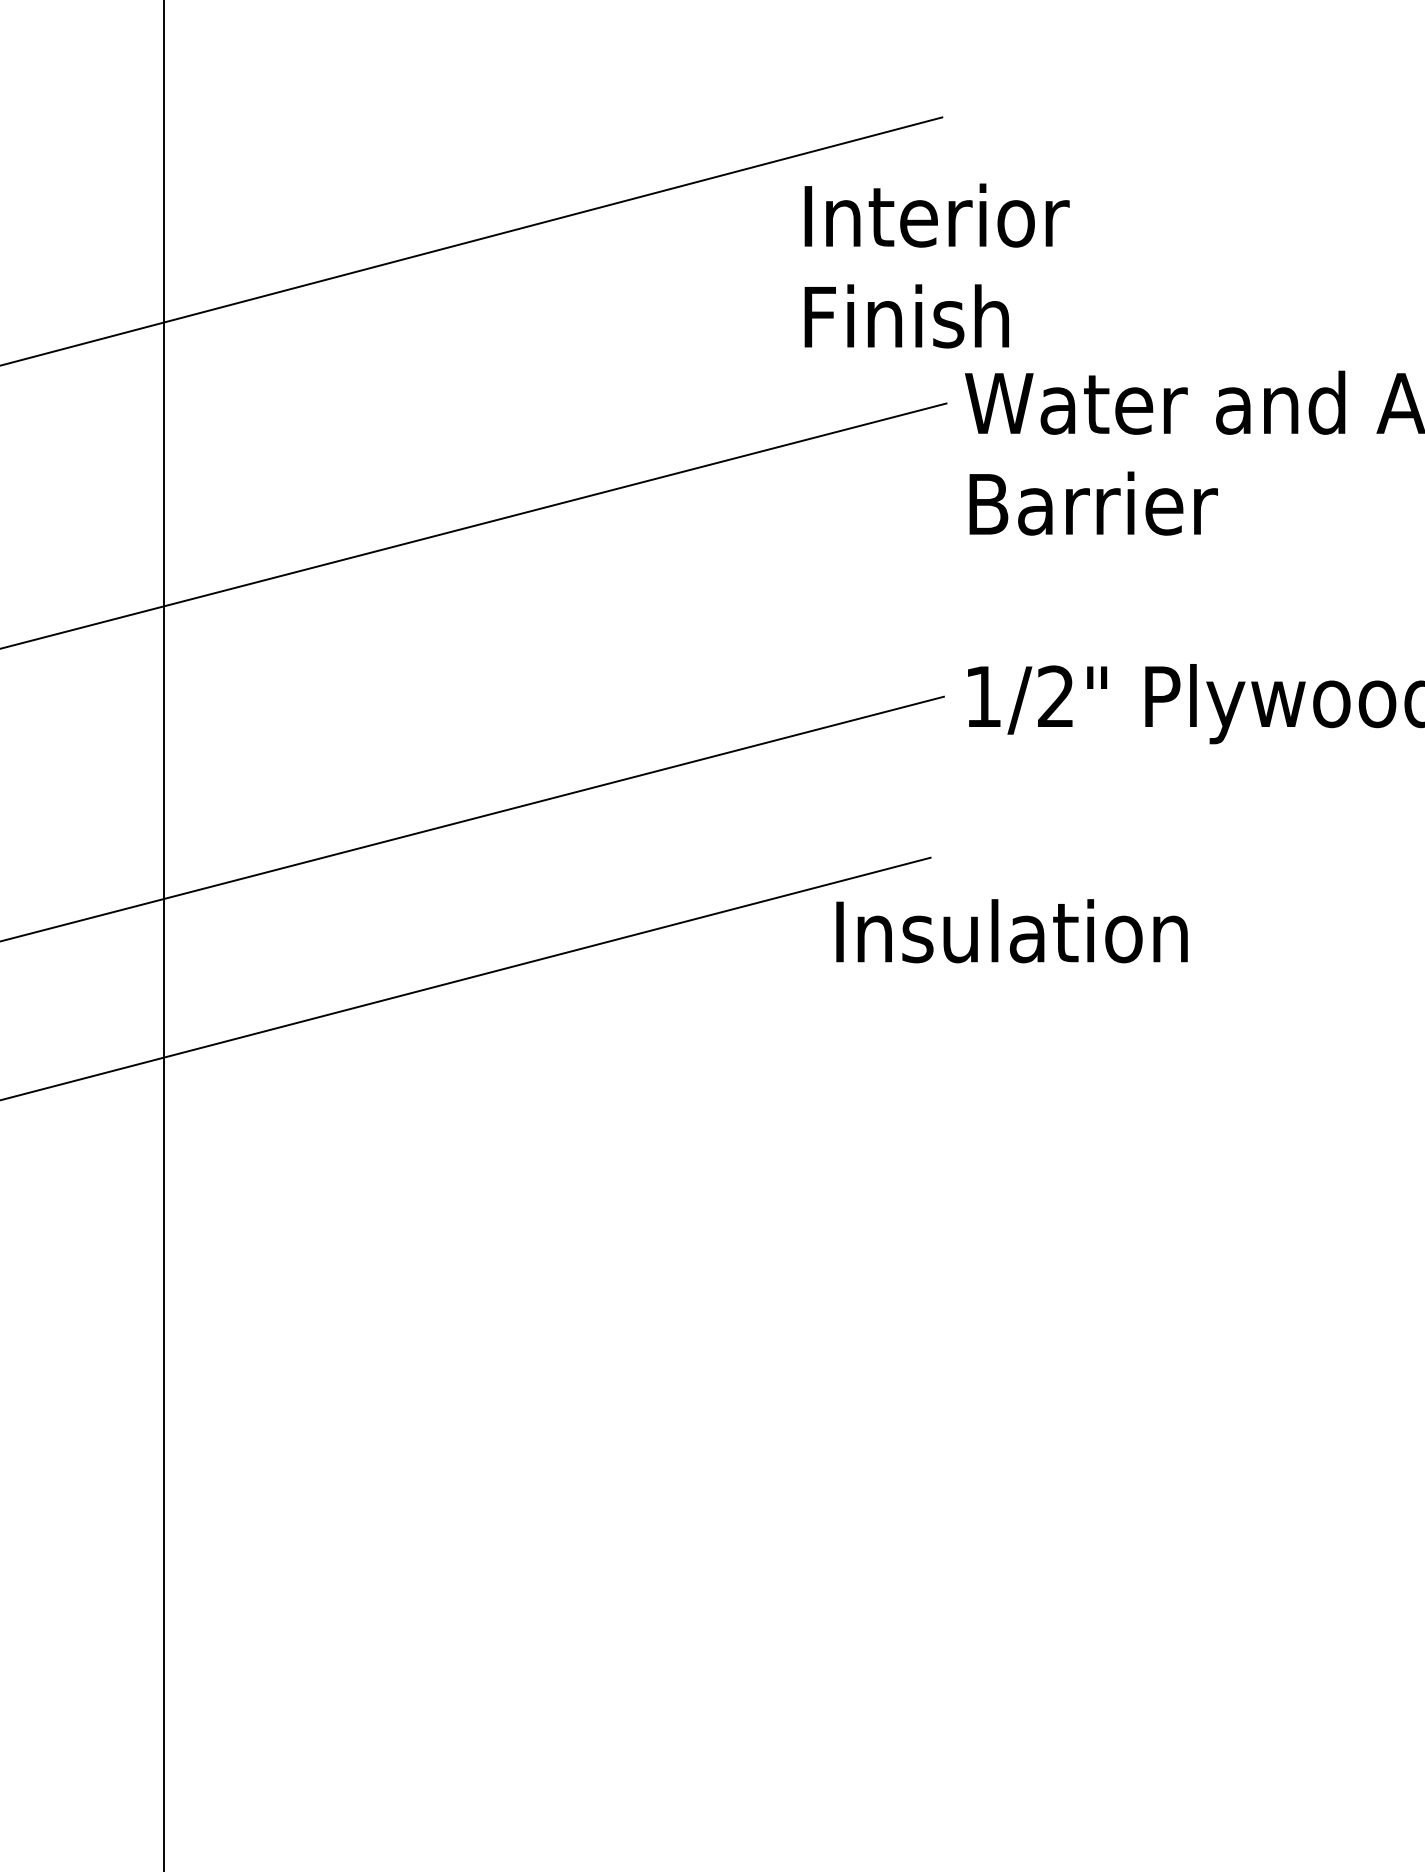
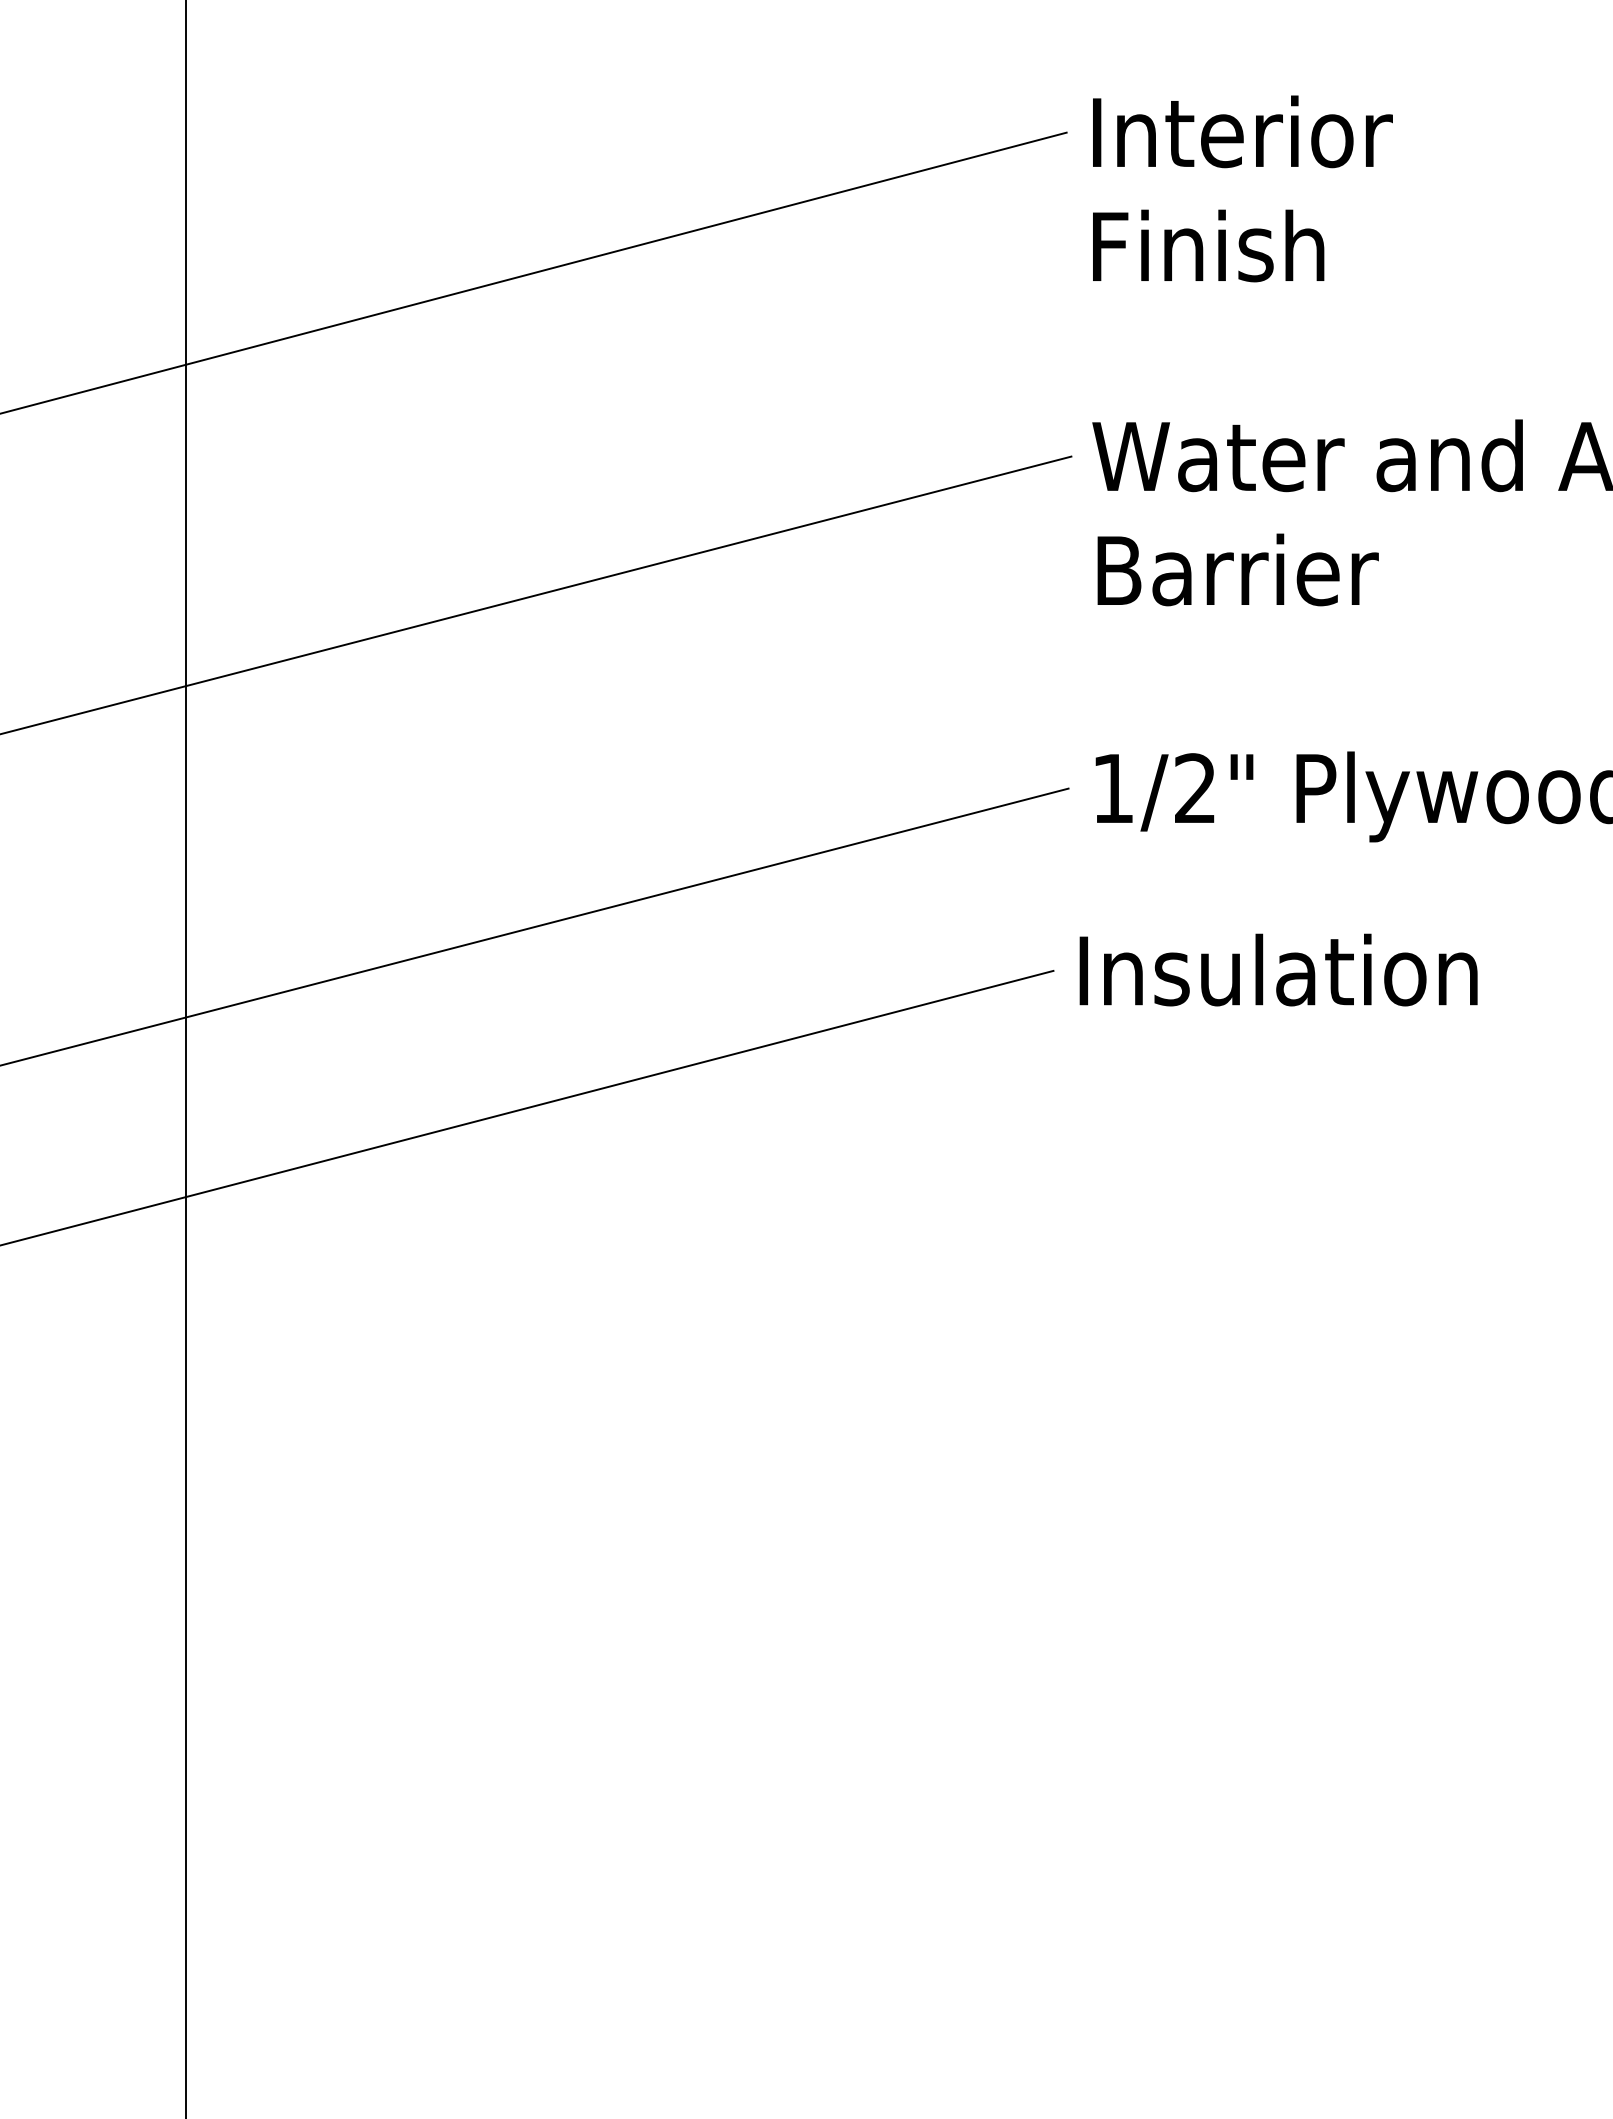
text: (936, 265) -> (1242, 188), moved
text: (1011, 930) -> (1278, 969), moved

